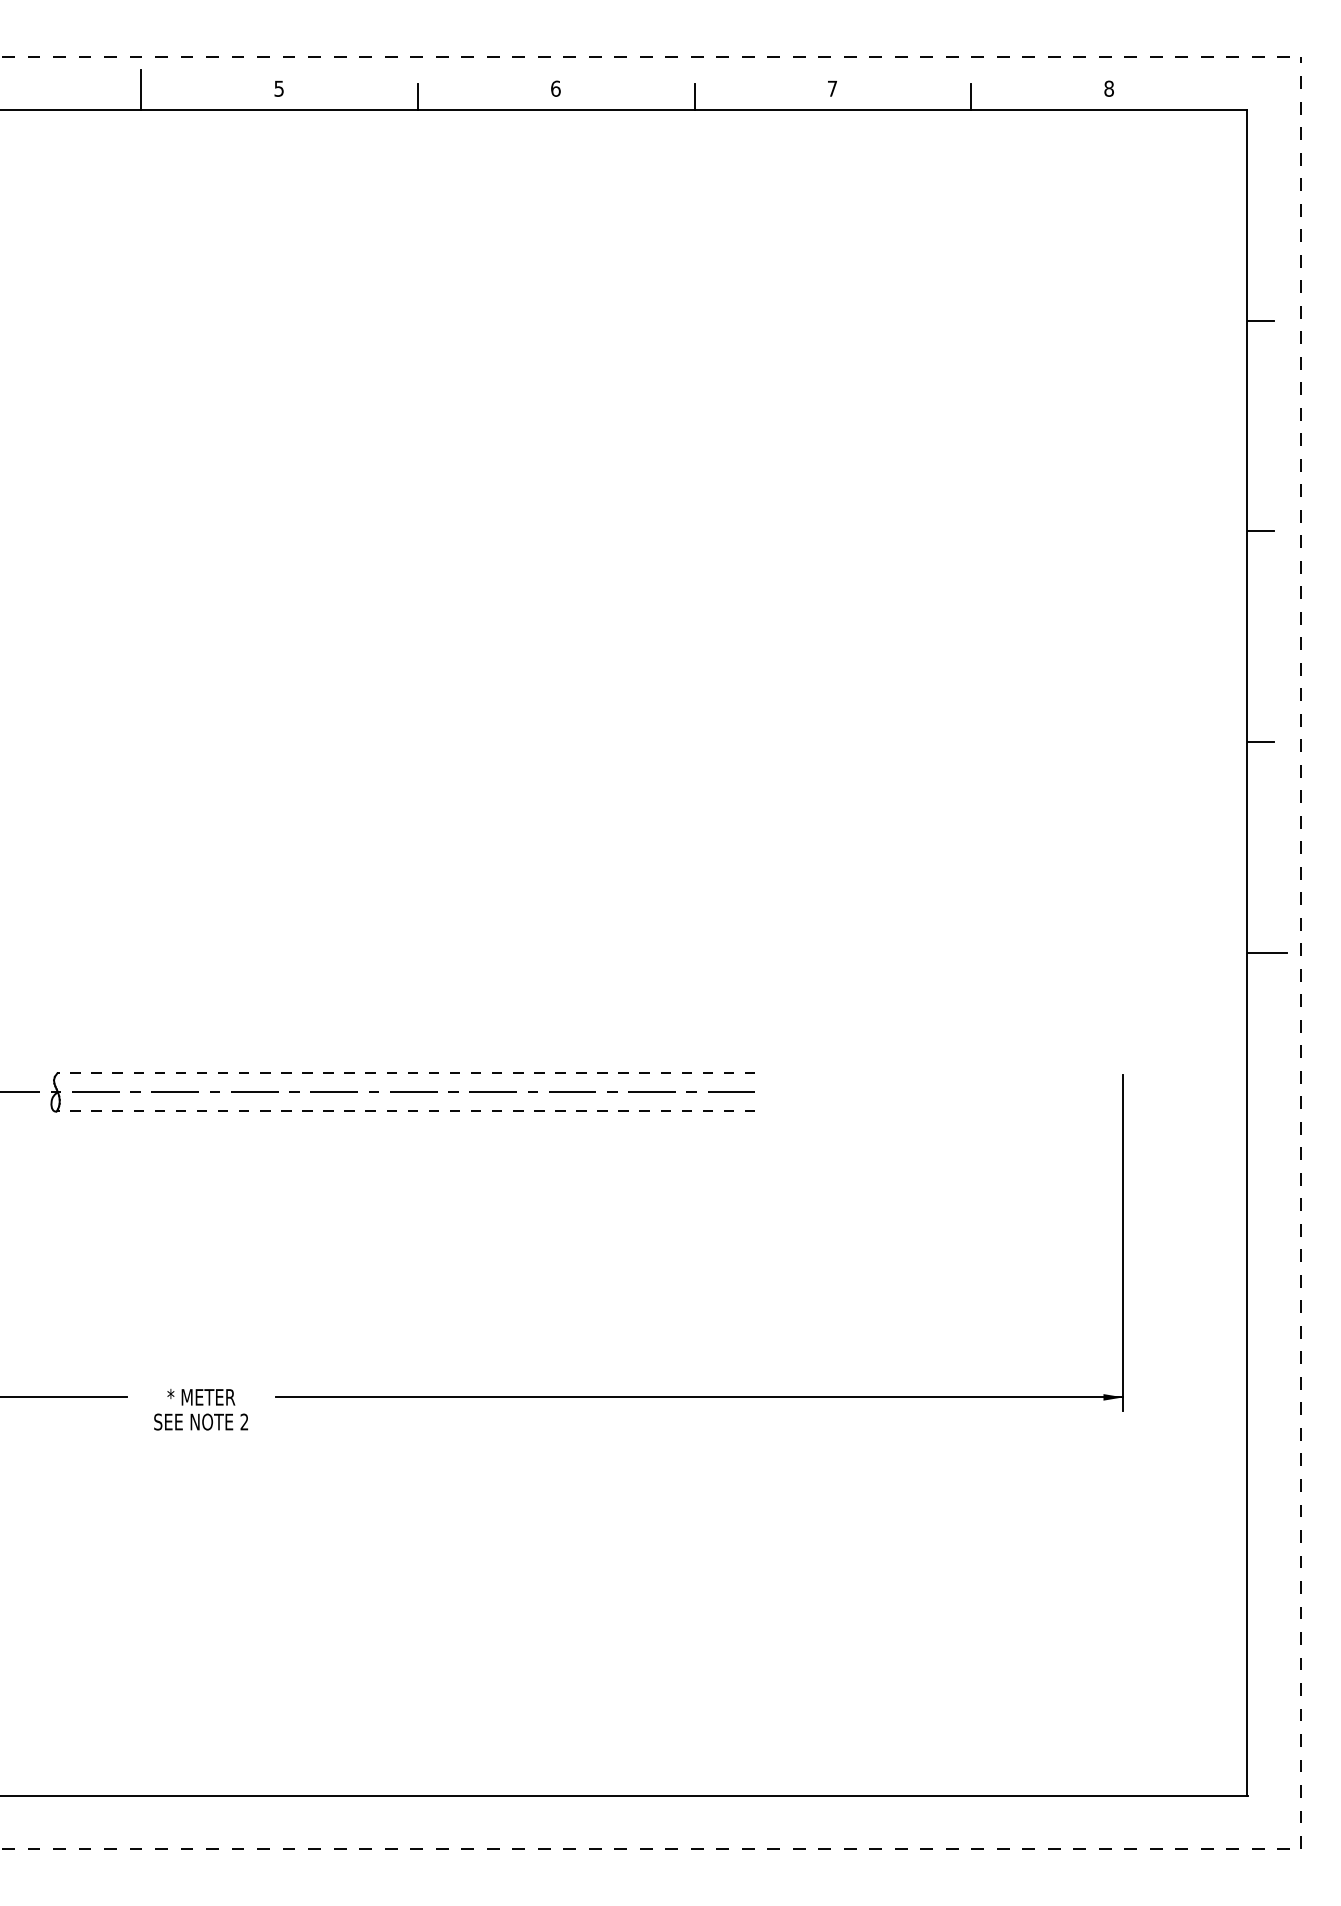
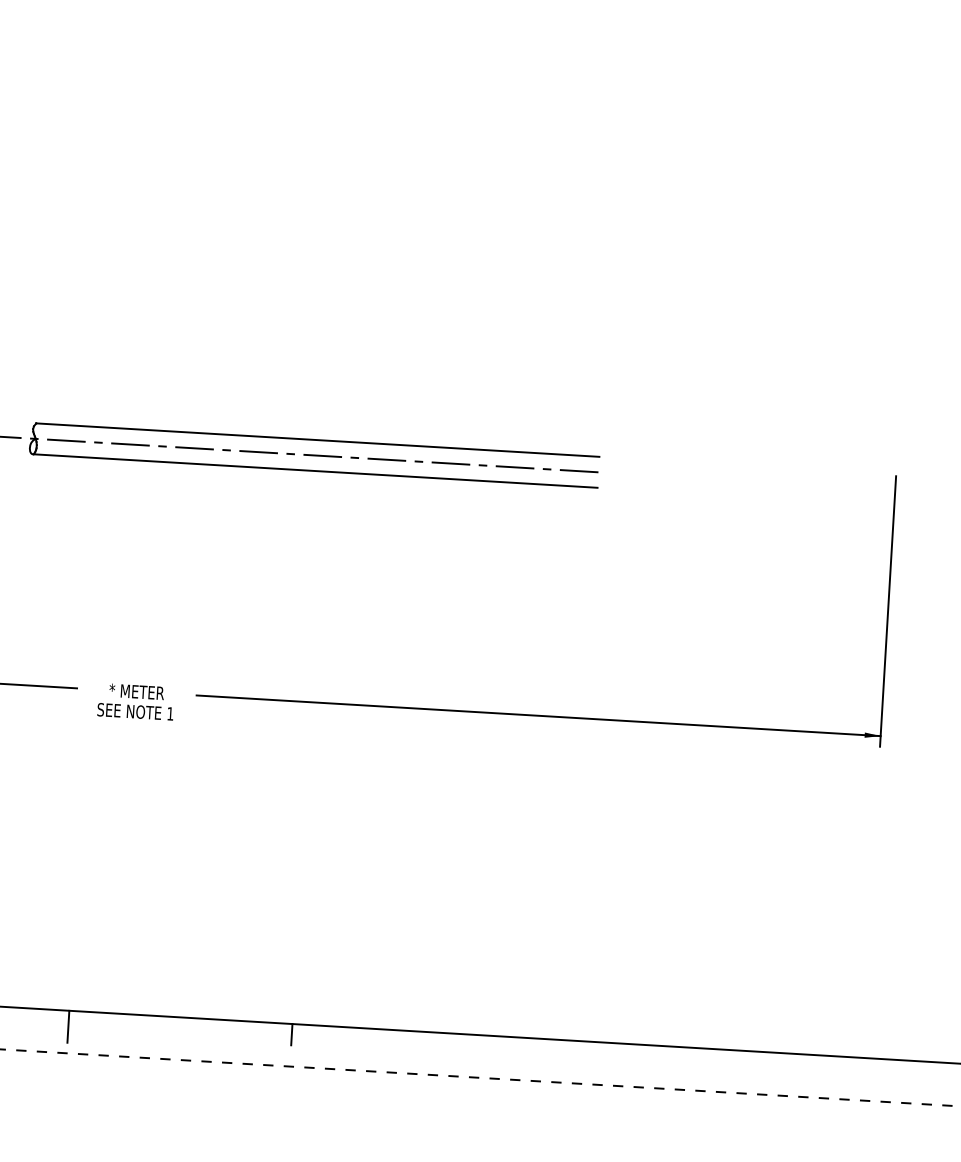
line: (406, 1073) -> (317, 440), dashed -> solid
line: (405, 1111) -> (315, 471), dashed -> solid
text: (244, 1421) -> (170, 713), 2 -> 1
line: (417, 1809) -> (291, 1034), added
line: (141, 1815) -> (68, 1026), added

